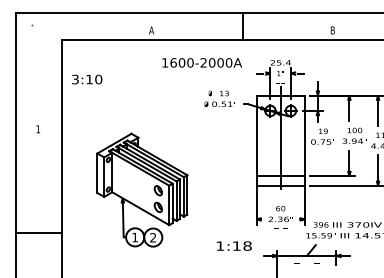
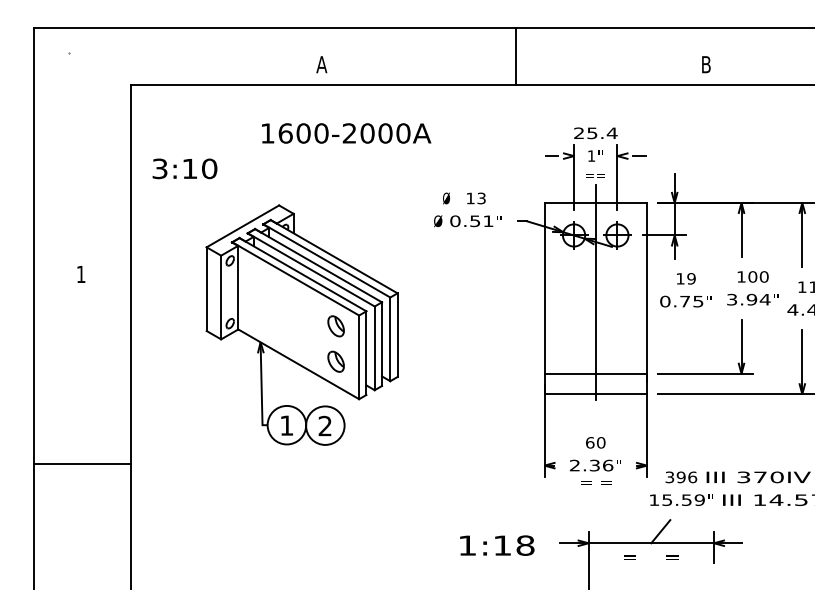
text: (202, 62) -> (347, 132), moved
part: (142, 189) -> (302, 323), moved
line: (38, 232) -> (81, 463), moved
text: (233, 245) -> (495, 544), moved

